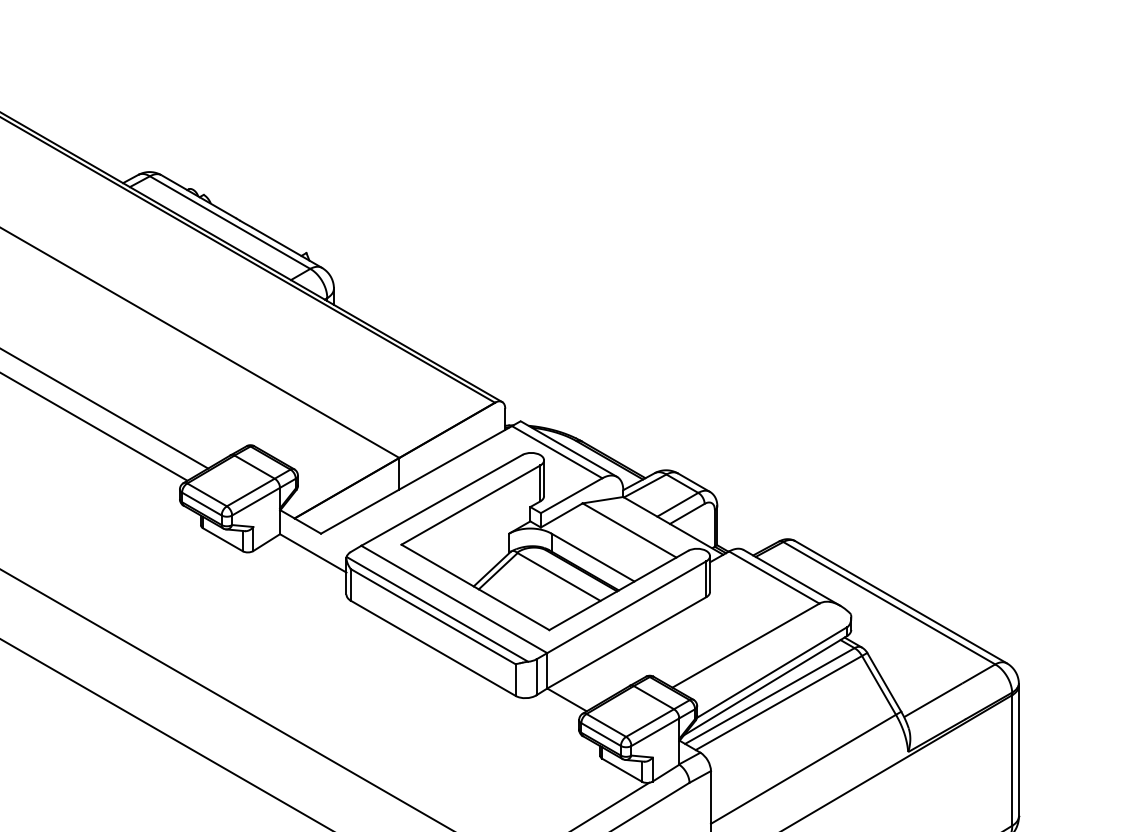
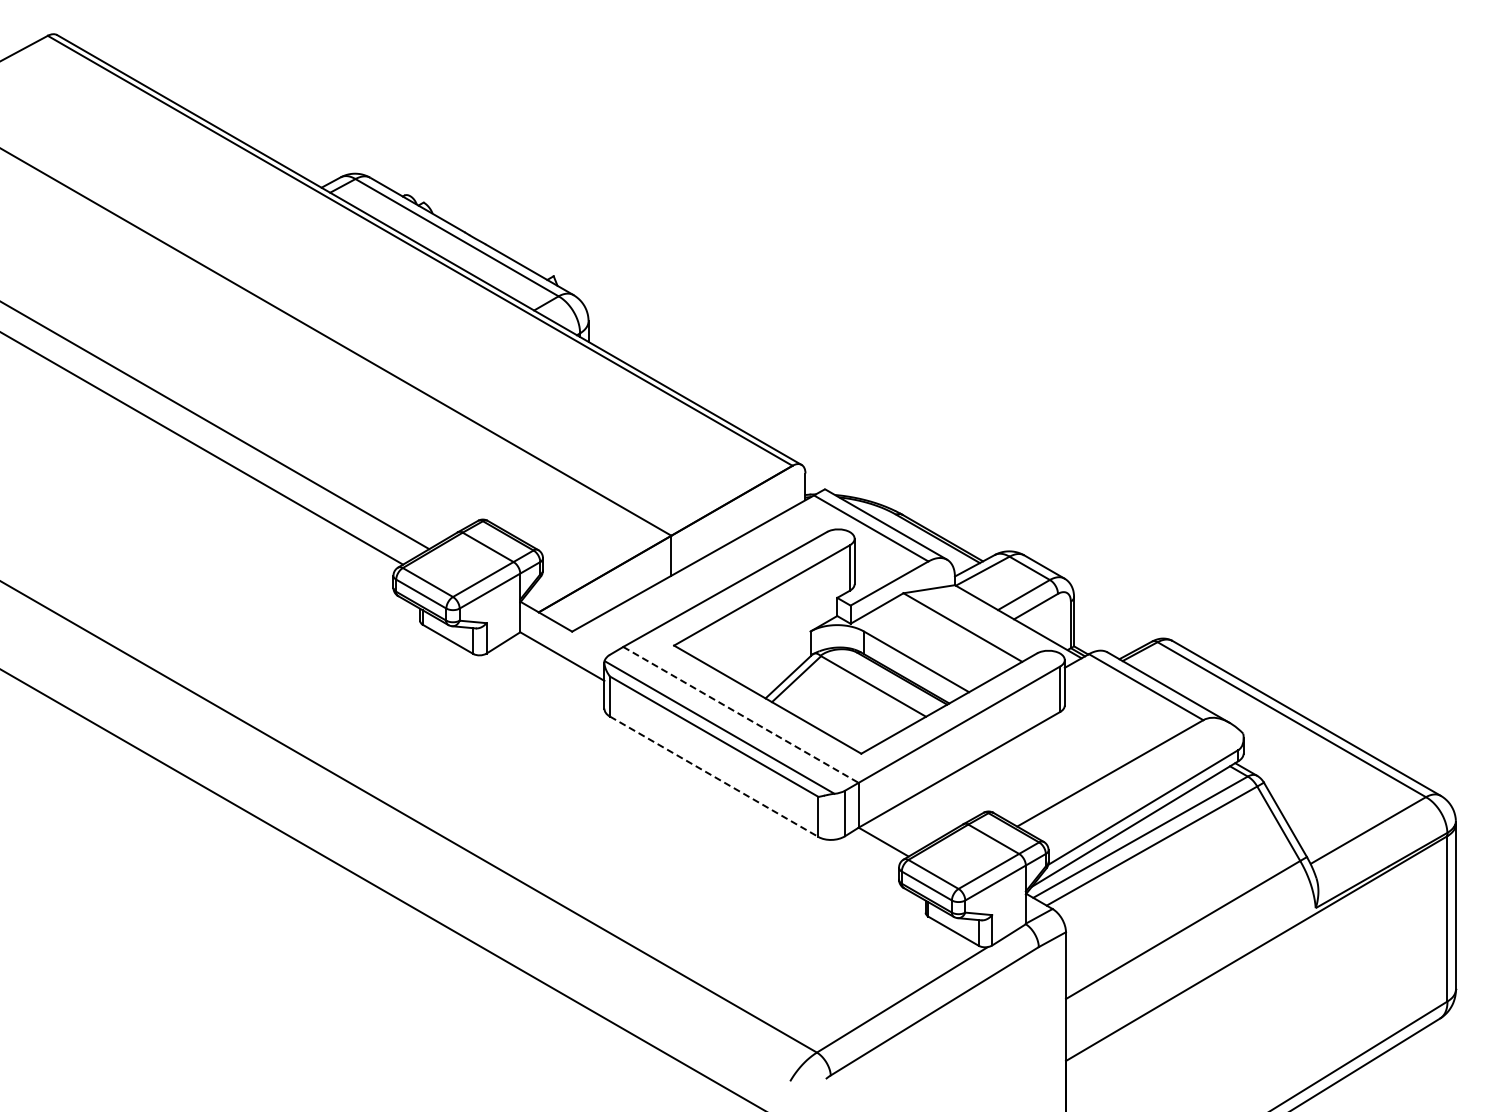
line: (453, 599) -> (740, 714), solid -> dashed
line: (433, 648) -> (714, 777), solid -> dashed

